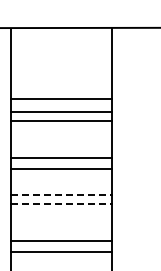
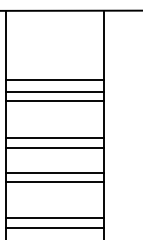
line: (61, 194) -> (55, 172), dashed -> solid
line: (61, 204) -> (55, 182), dashed -> solid

